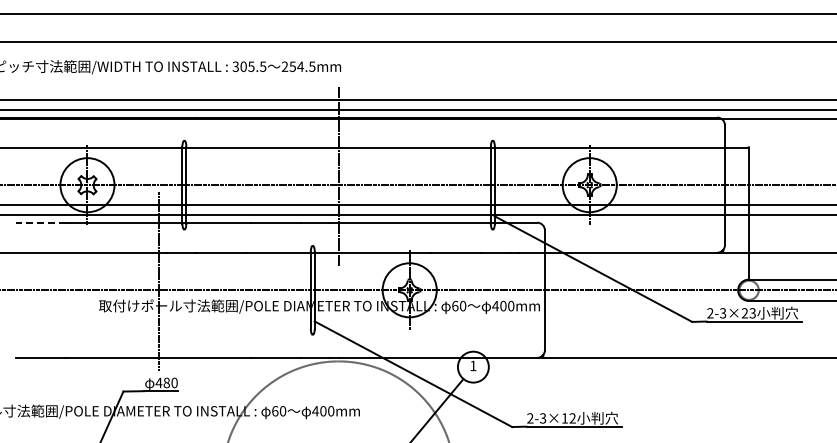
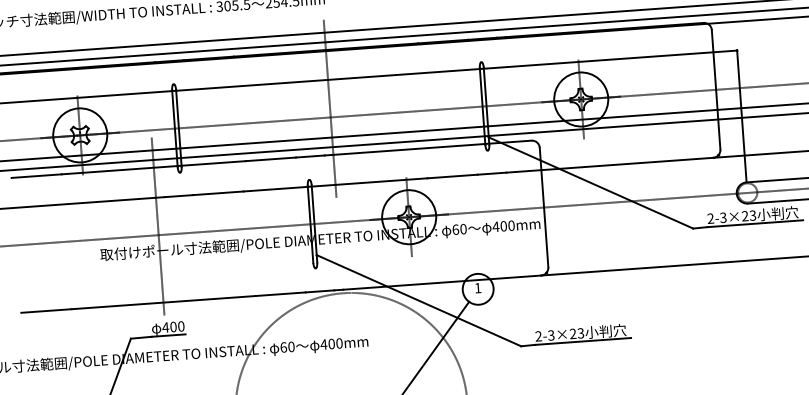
line: (40, 222) -> (36, 175), dashed -> solid
text: (166, 382) -> (173, 326), 480 -> 400
text: (568, 418) -> (576, 333), 2-3×12 -> 2-3×23

